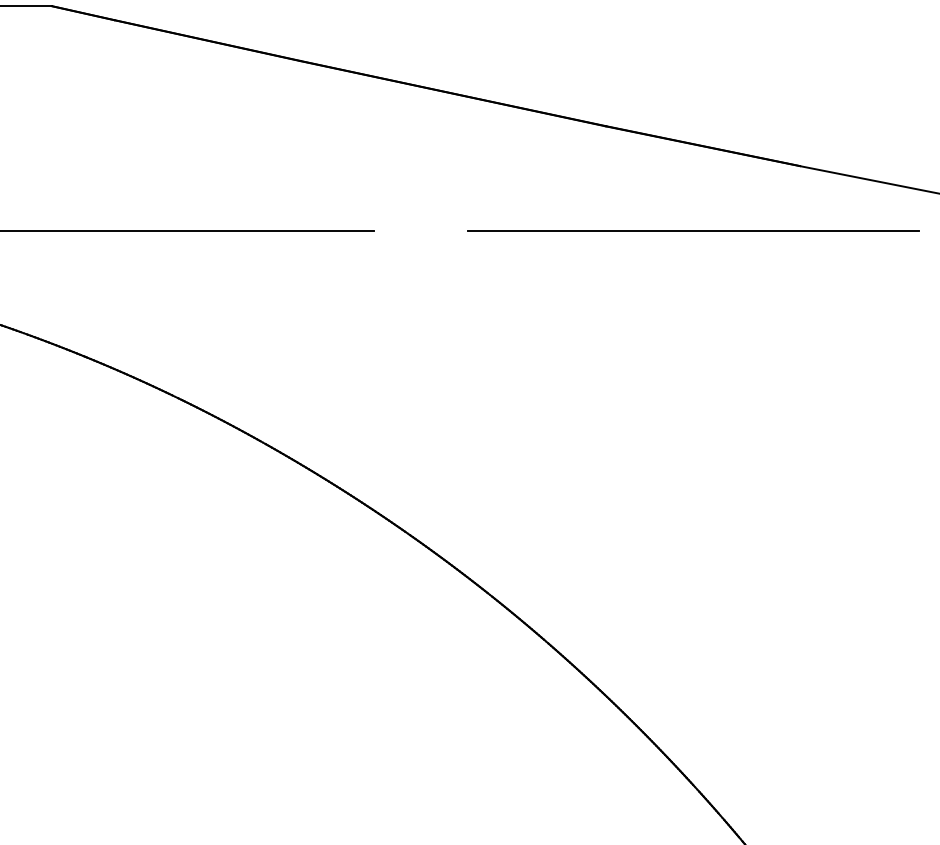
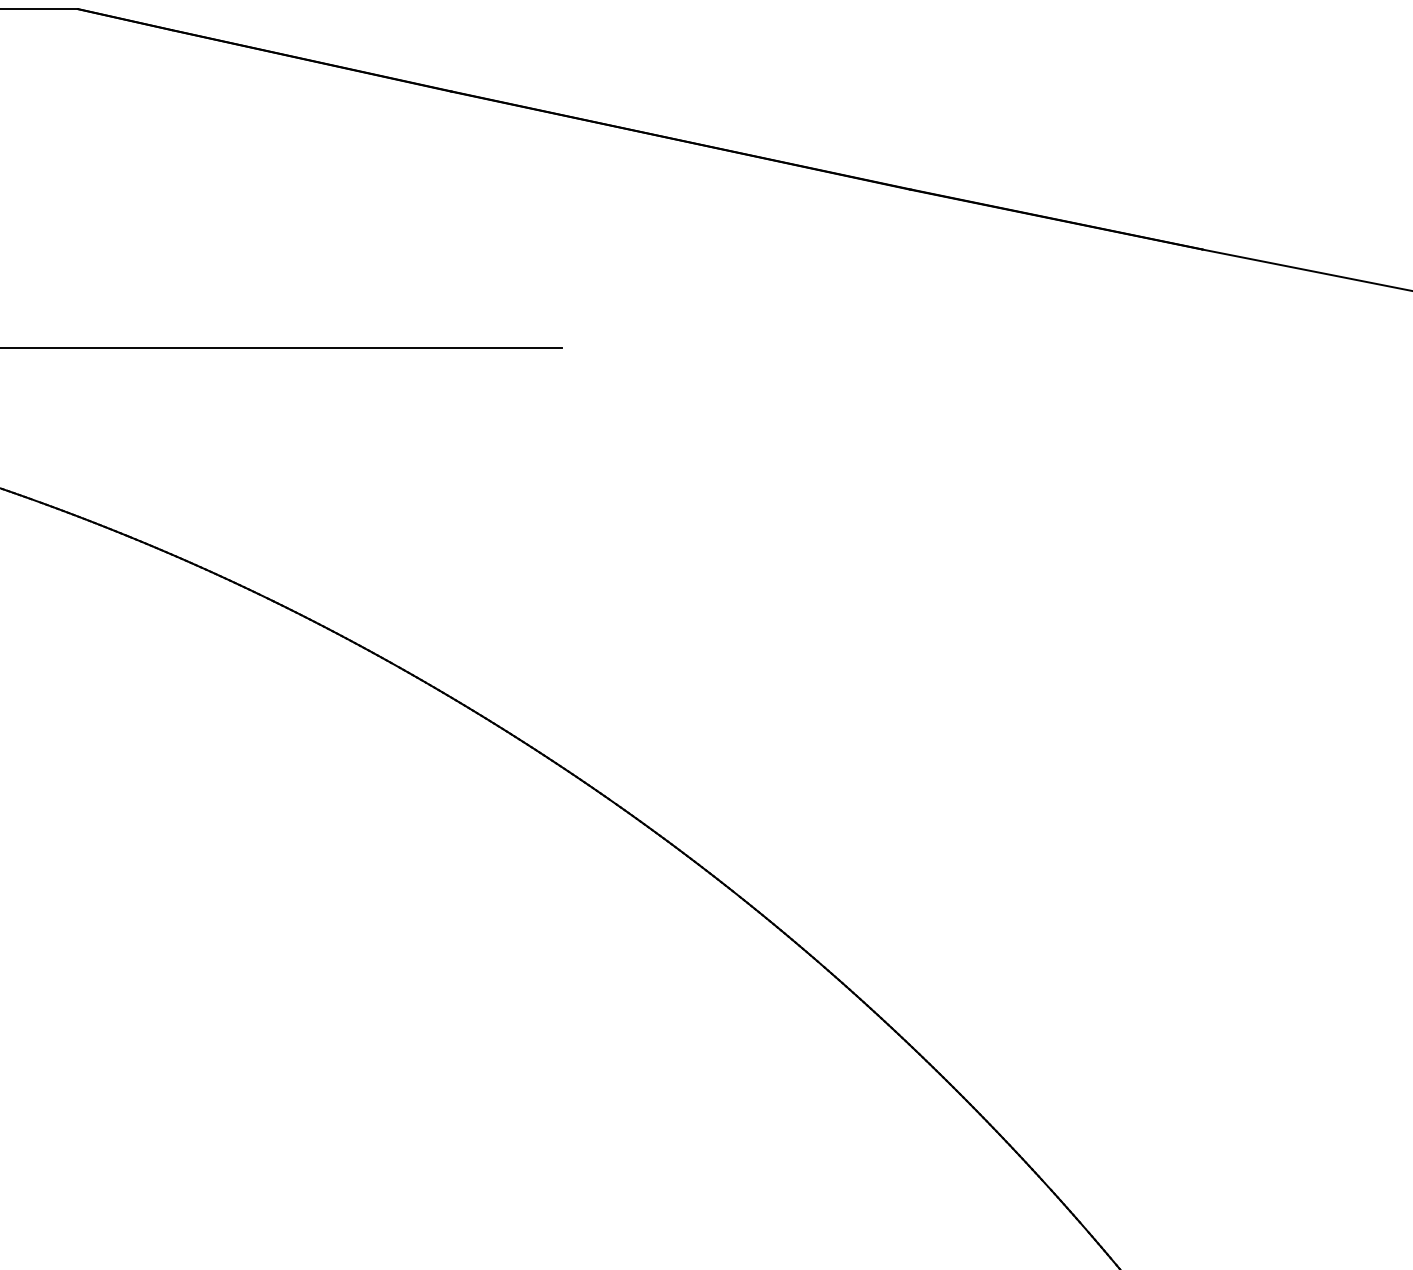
line: (693, 230) -> (1042, 346), removed

